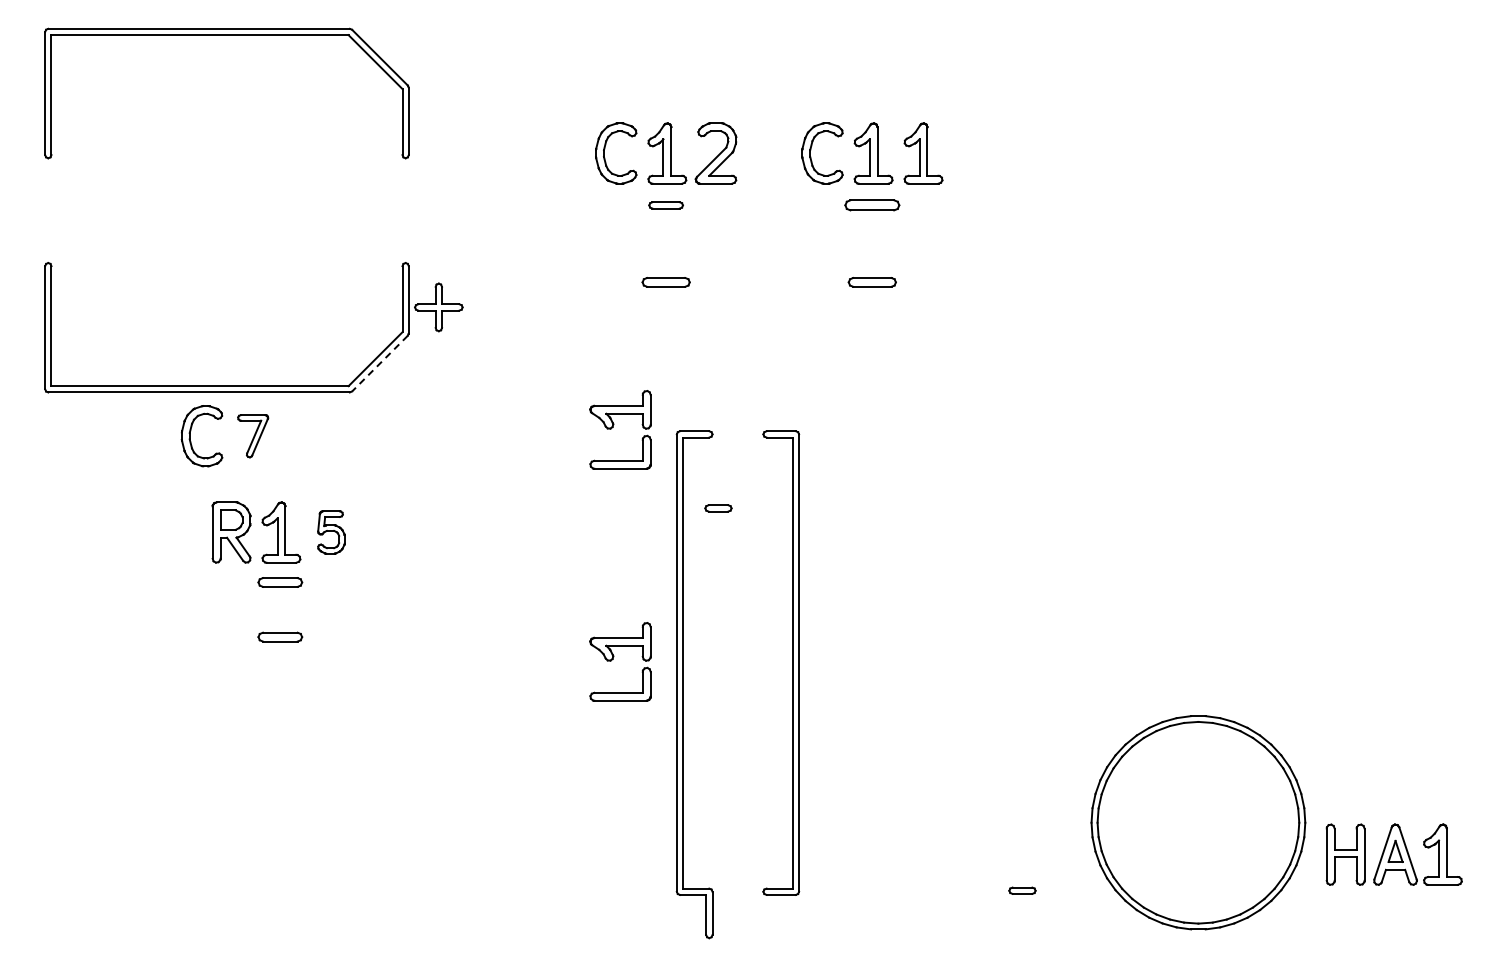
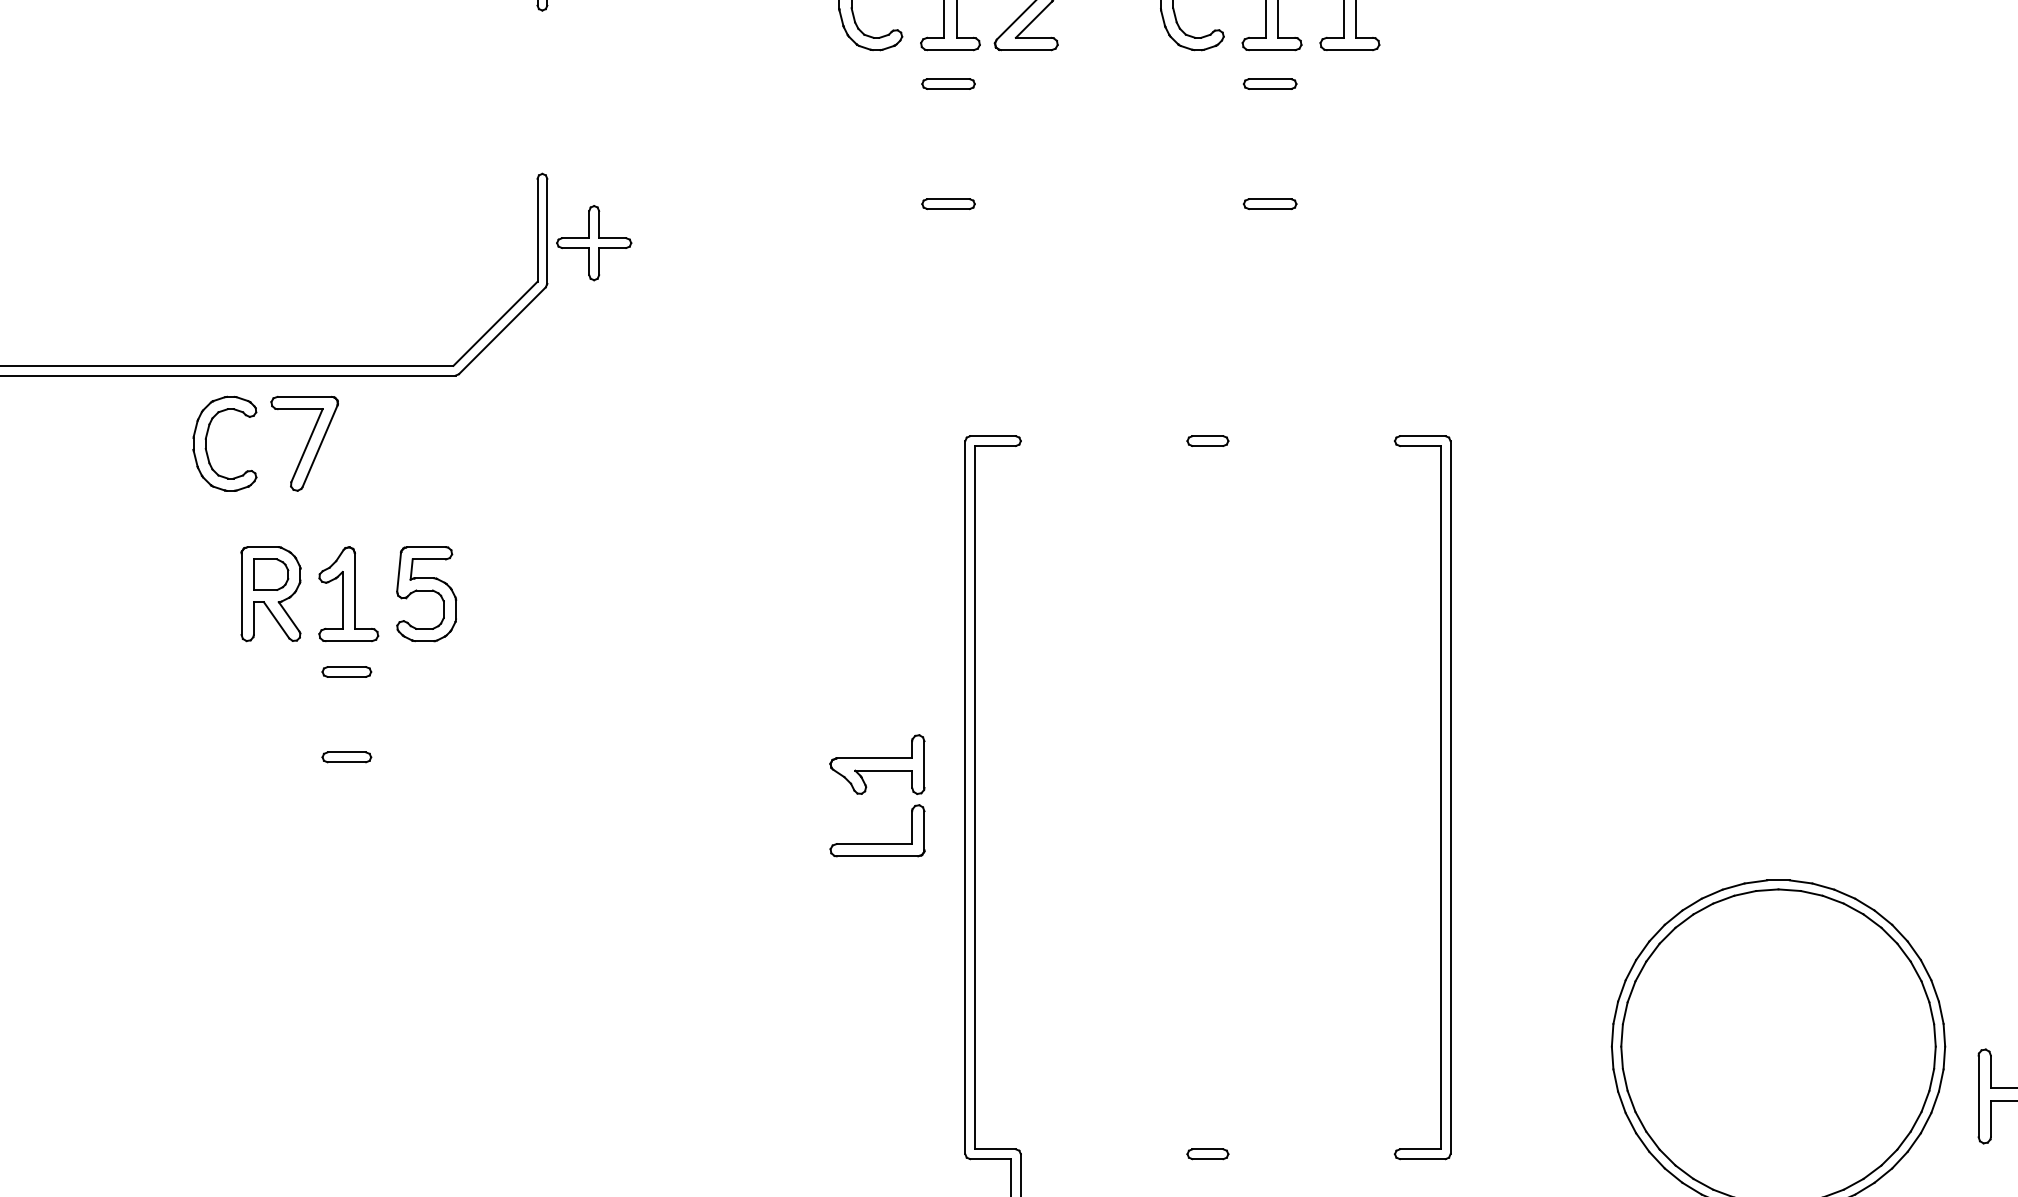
part: (872, 205) -> (1270, 84), size x0.62
part: (665, 282) -> (947, 204), size x0.71
part: (872, 282) -> (1270, 204), size x0.71
line: (379, 363) -> (501, 330), dashed -> solid
part: (613, 427) -> (866, 430), removed
part: (252, 436) -> (303, 444), size x1.43
part: (718, 508) -> (1207, 441), moved
part: (331, 532) -> (426, 594), size x1.43
part: (279, 582) -> (345, 672), size x0.71
part: (279, 637) -> (345, 757), size x0.71
part: (792, 662) -> (1440, 796), moved
part: (1022, 890) -> (1207, 1153), moved

